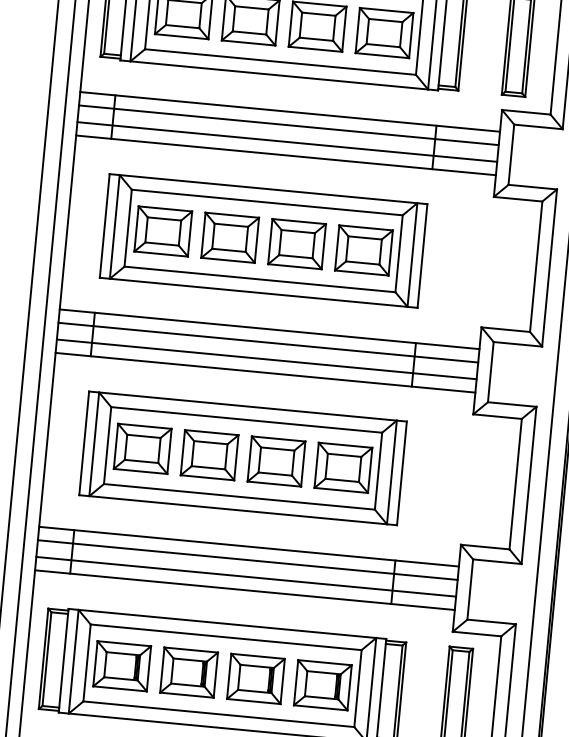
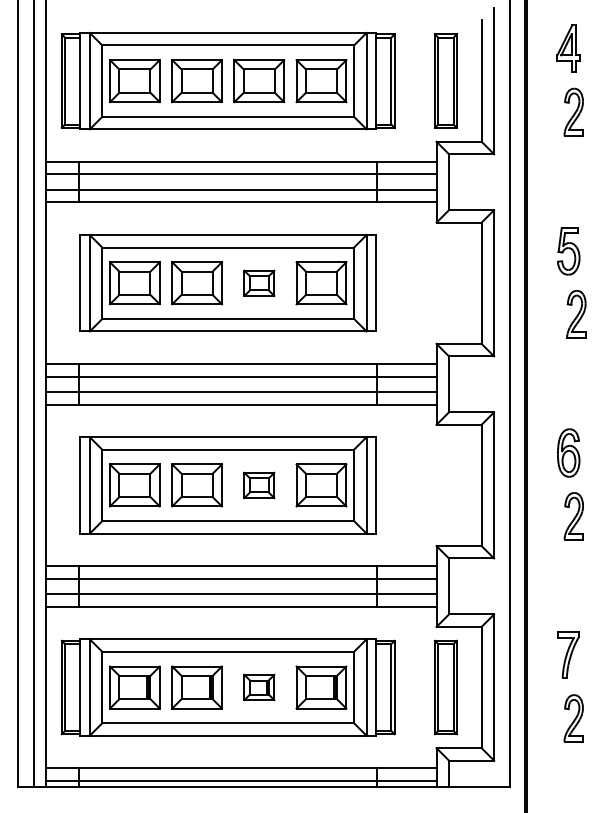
part: (297, 244) -> (259, 283), size x0.6
part: (276, 461) -> (259, 485), size x0.6
part: (256, 678) -> (259, 687), size x0.6

